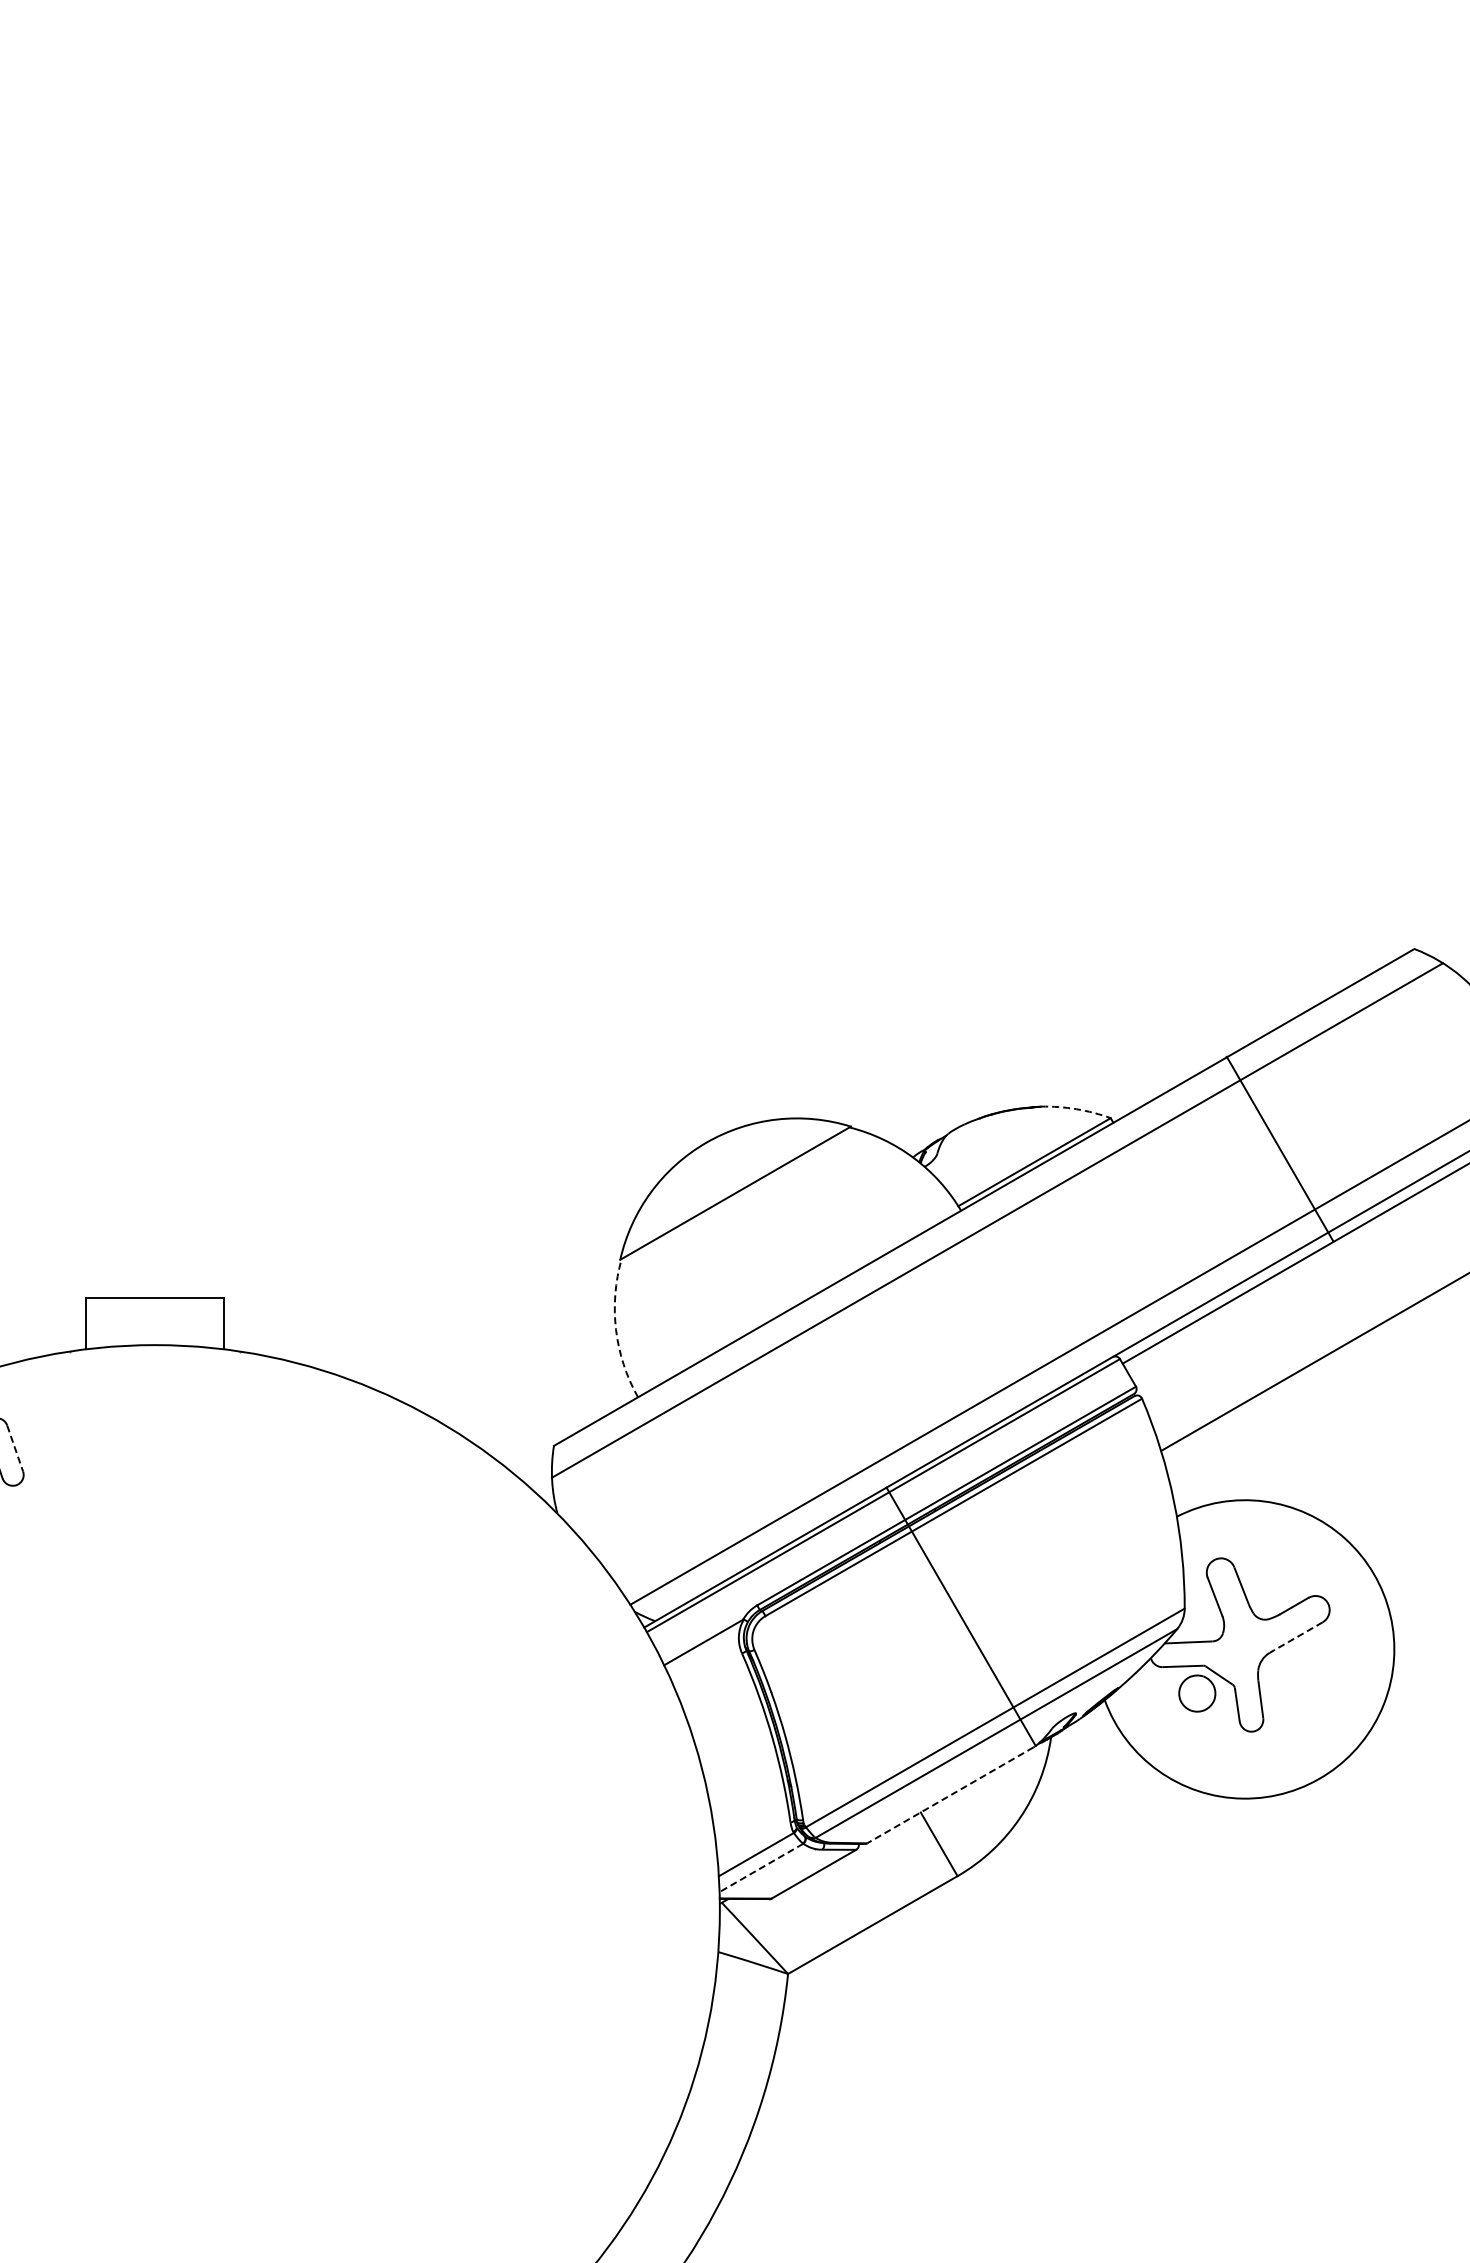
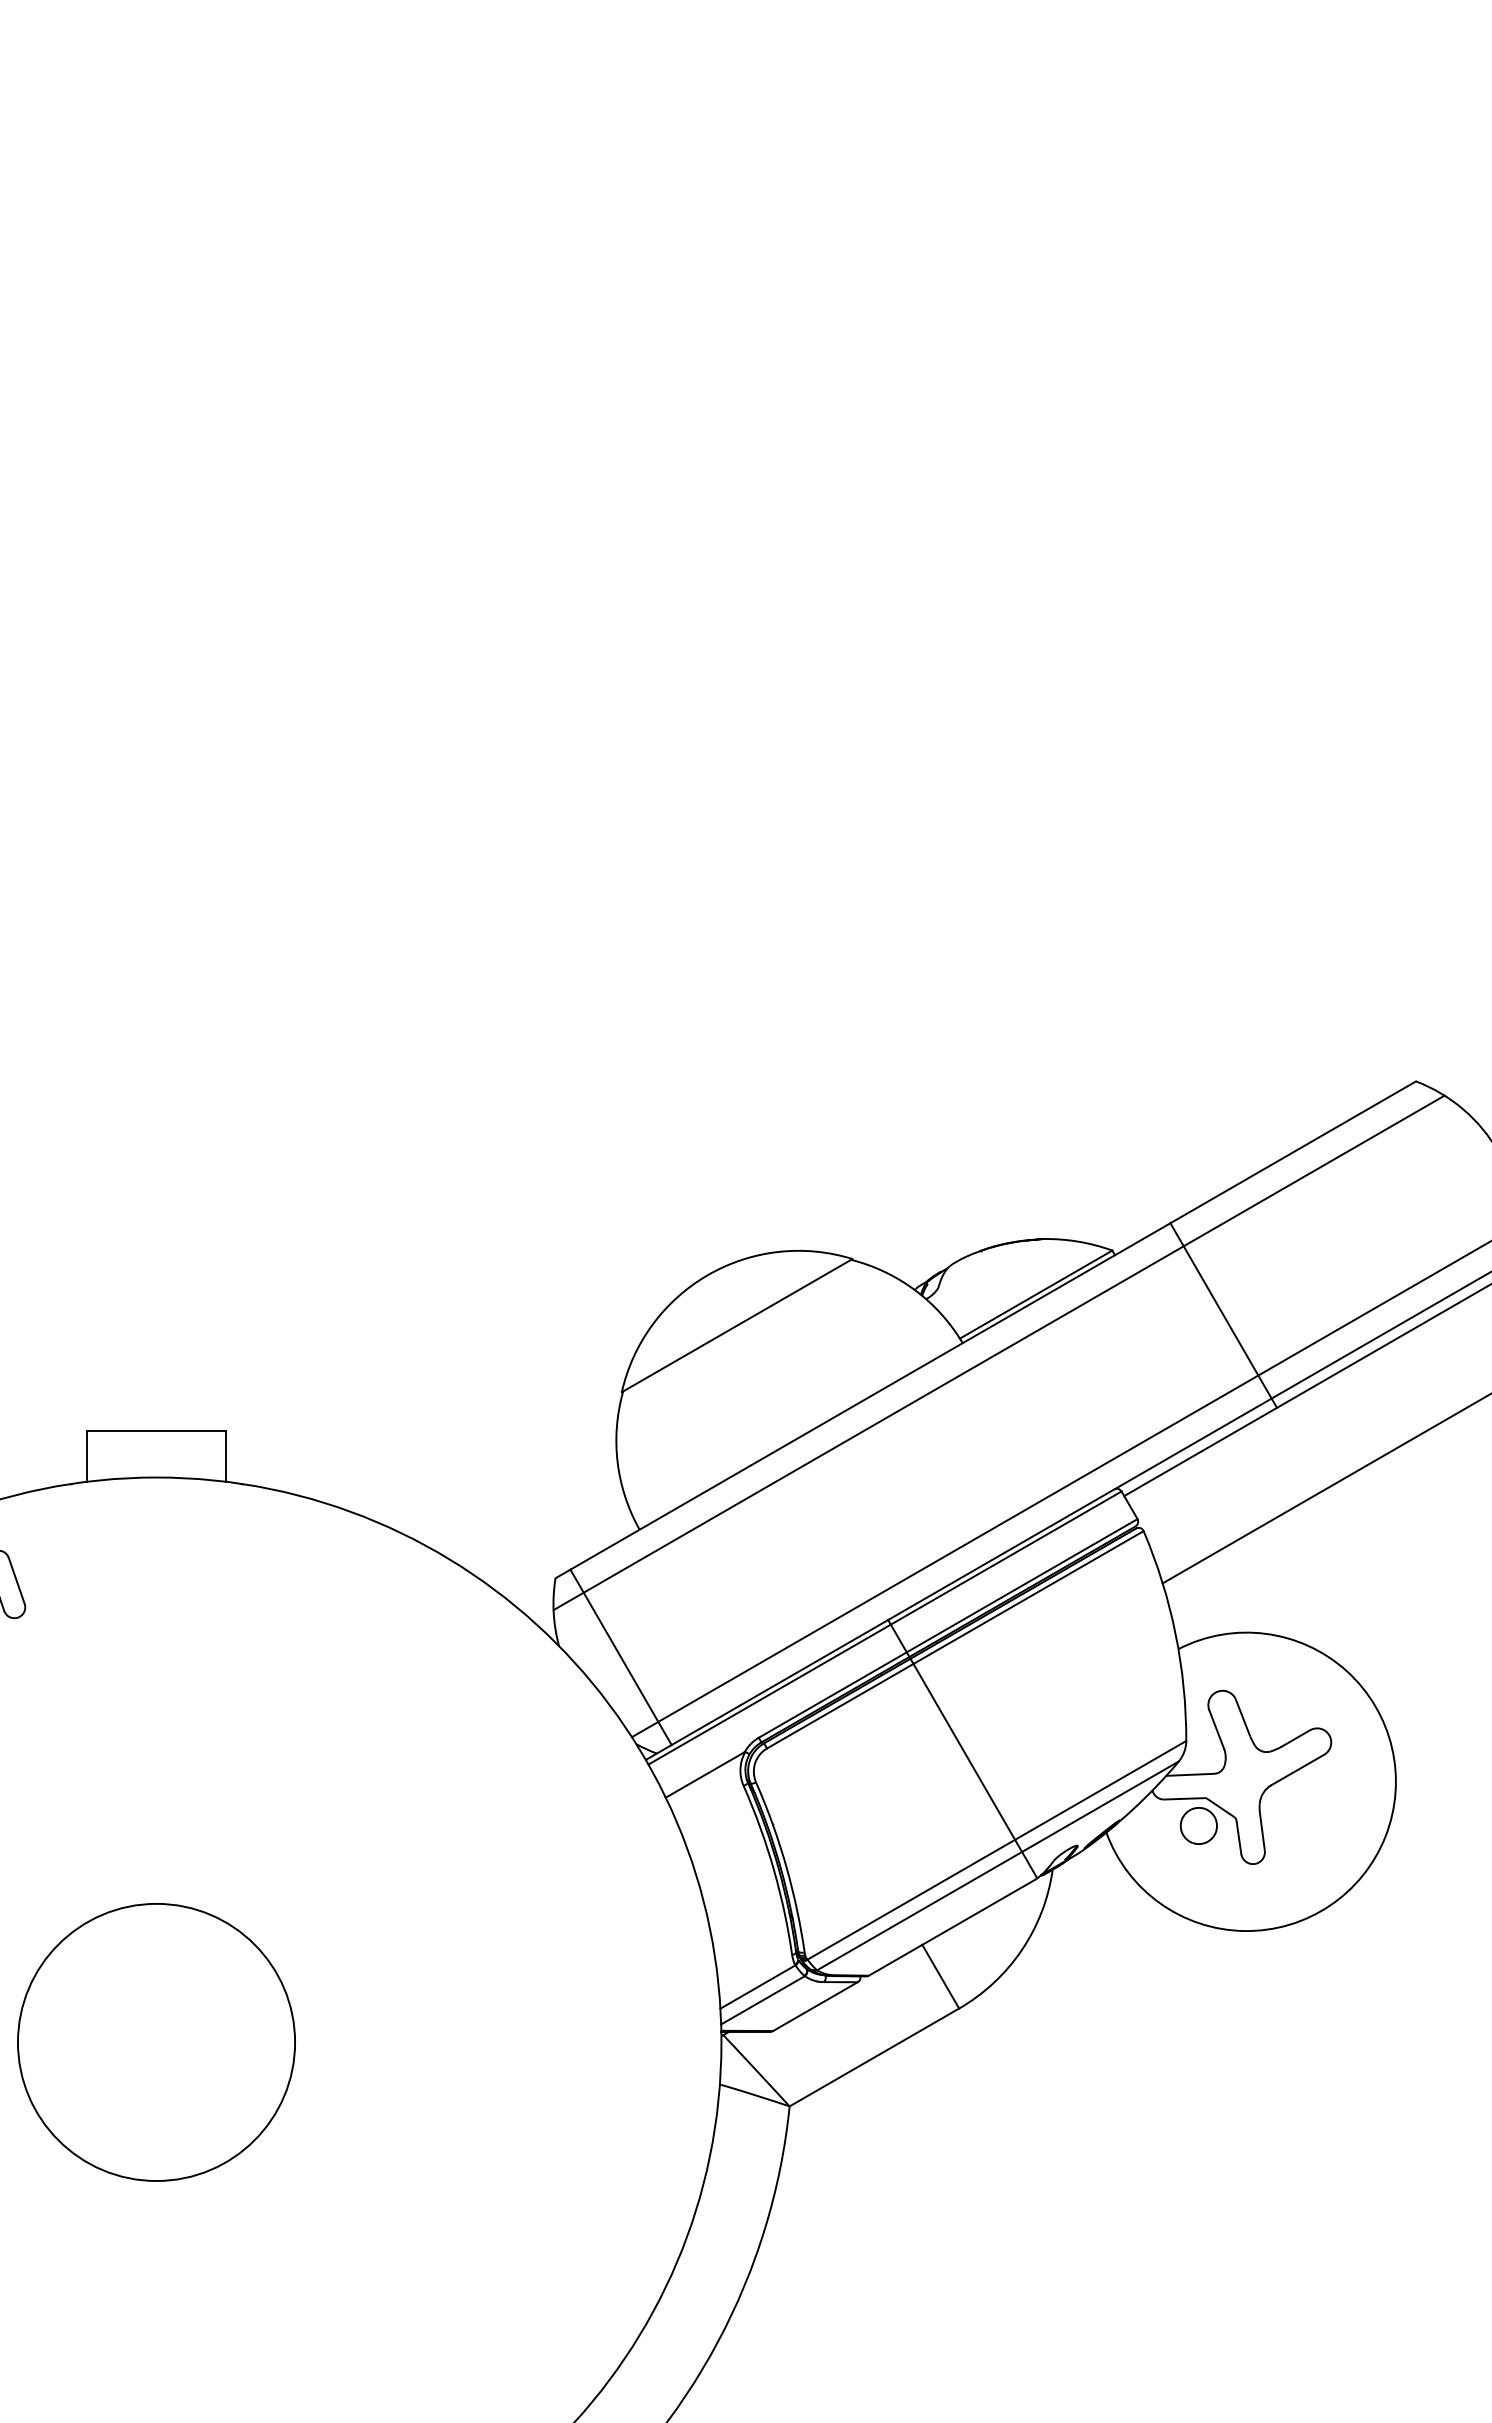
arc: (1076, 1109) -> (1078, 1241), dashed -> solid
line: (1279, 1149) -> (1223, 1315), moved
arc: (615, 1330) -> (617, 1462), dashed -> solid
line: (14, 1449) -> (16, 1581), dashed -> solid
line: (618, 1525) -> (620, 1657), added
line: (1295, 1638) -> (1297, 1770), dashed -> solid
line: (950, 1795) -> (952, 1927), dashed -> solid
line: (760, 1868) -> (762, 2000), dashed -> solid
circle: (154, 1910) -> (156, 2042), added

